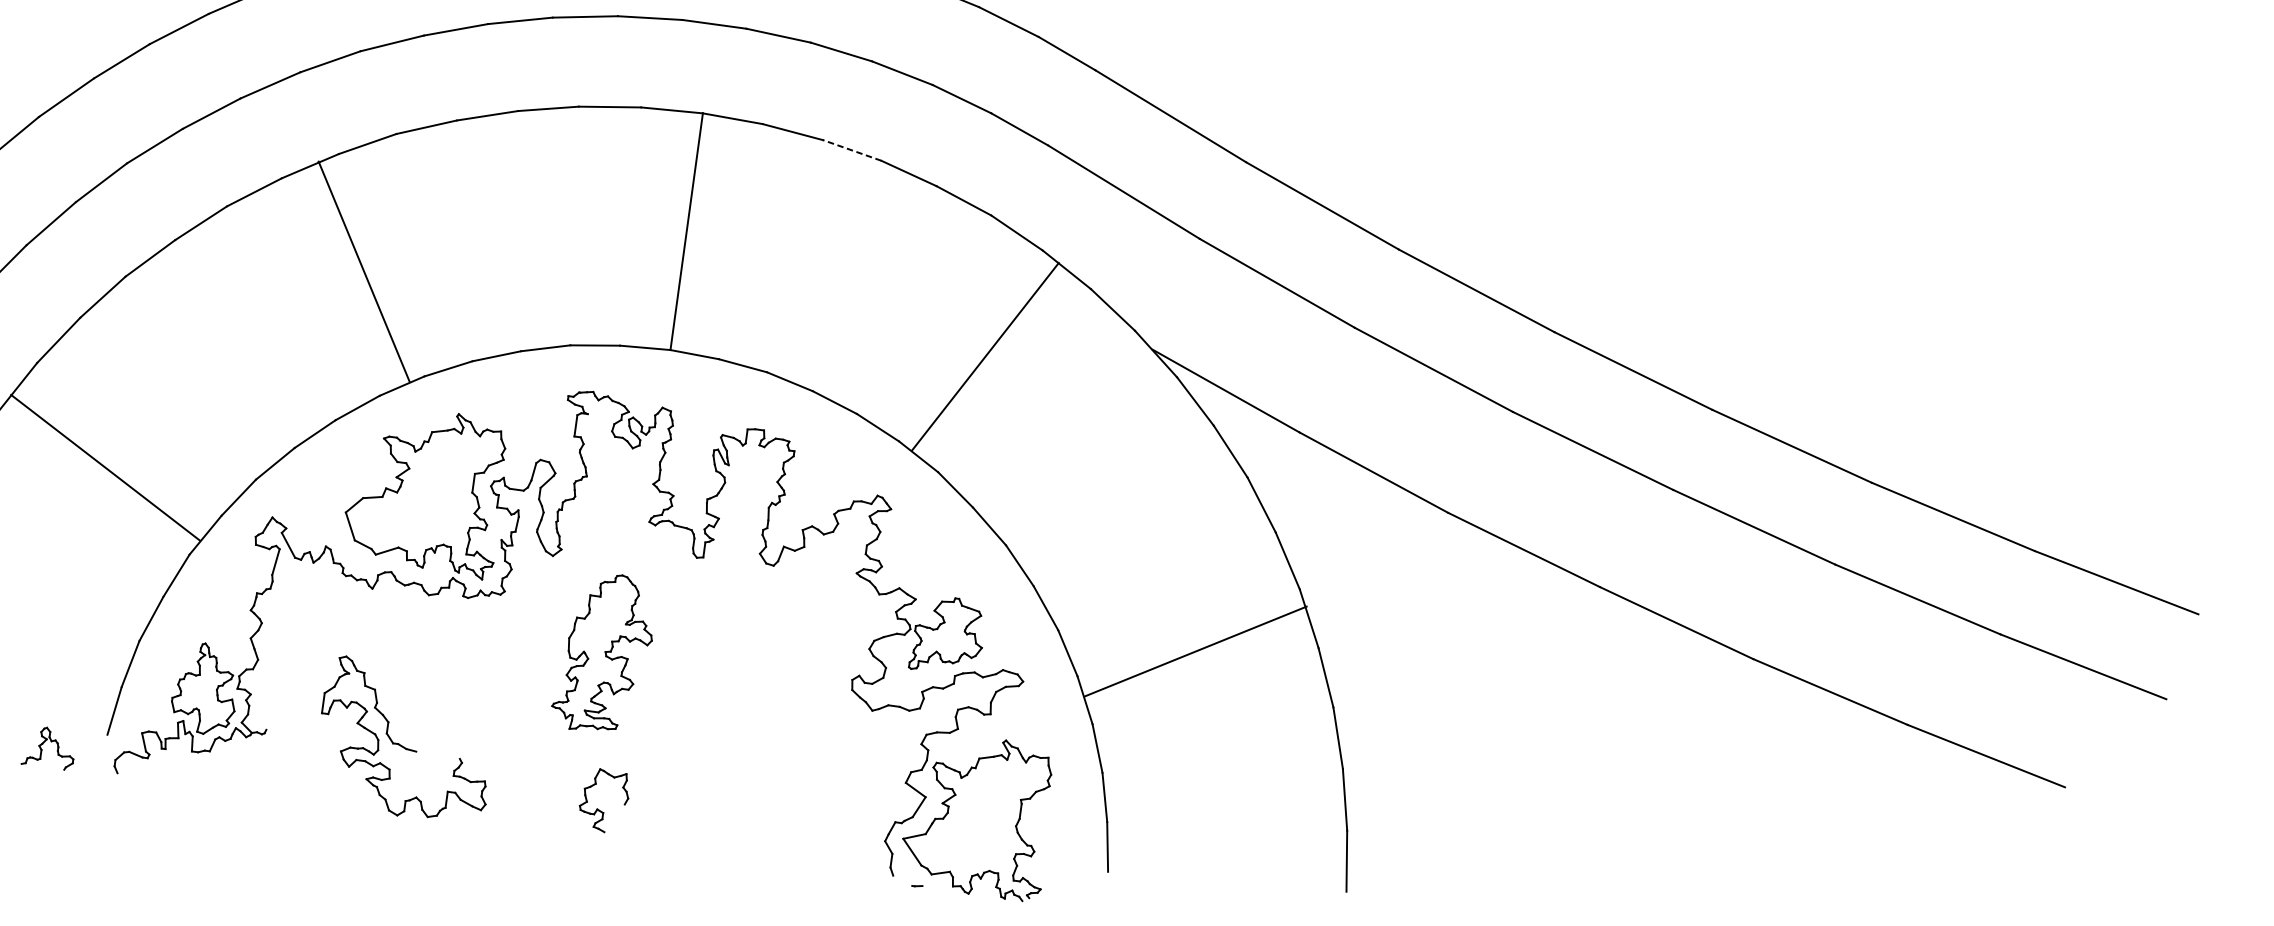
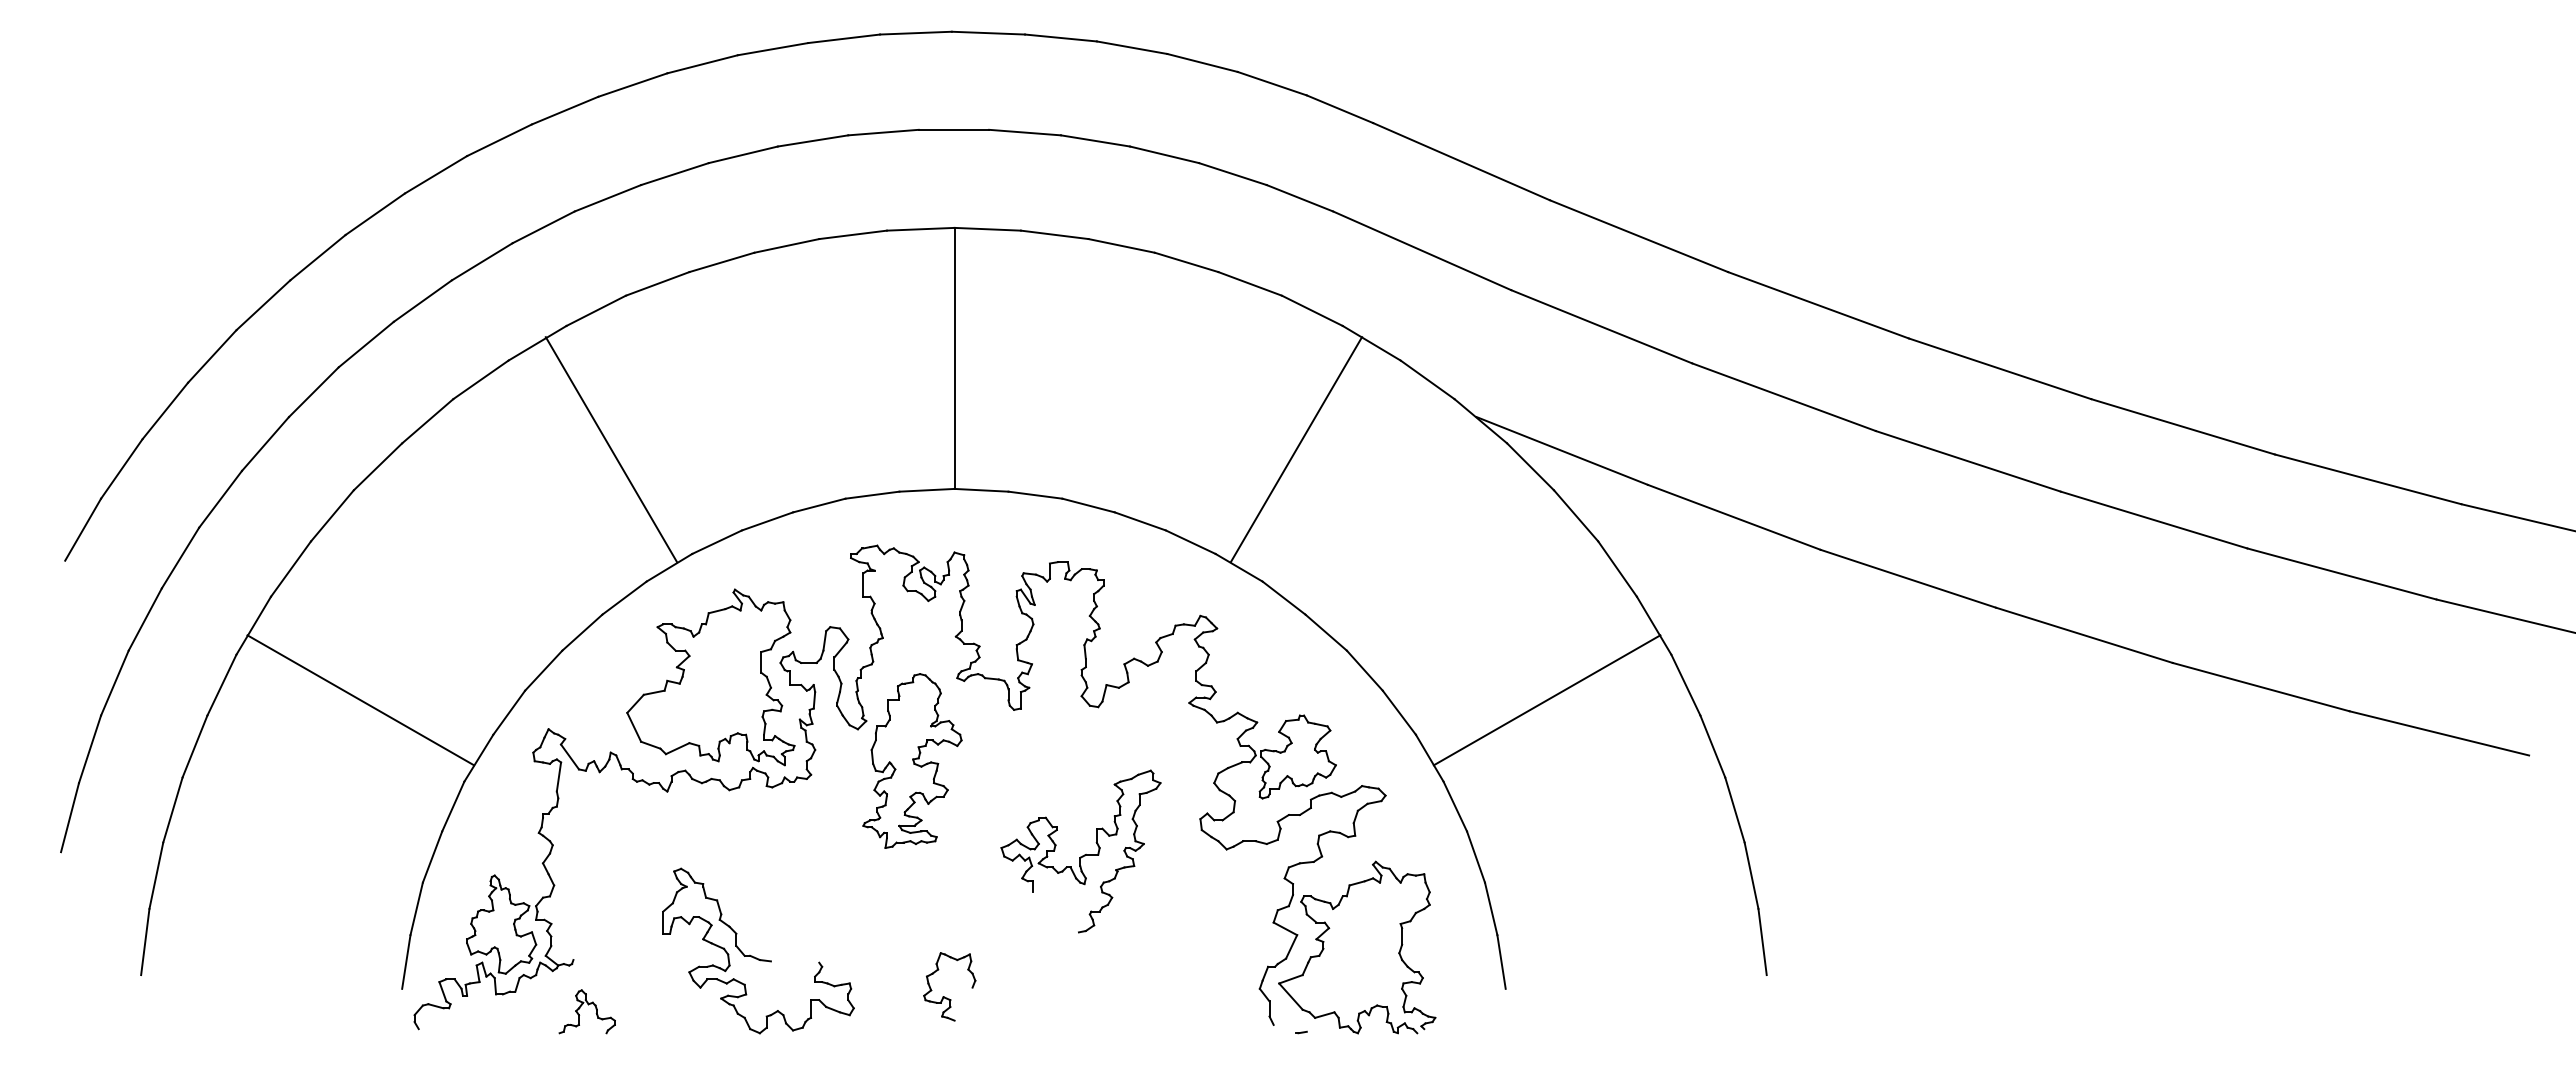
line: (852, 150) -> (1121, 245), dashed -> solid
line: (1195, 651) -> (1546, 700), moved
part: (604, 652) -> (912, 760), moved
part: (739, 694) -> (1080, 851), added
part: (51, 742) -> (588, 1005), moved
part: (401, 745) -> (754, 956), moved

